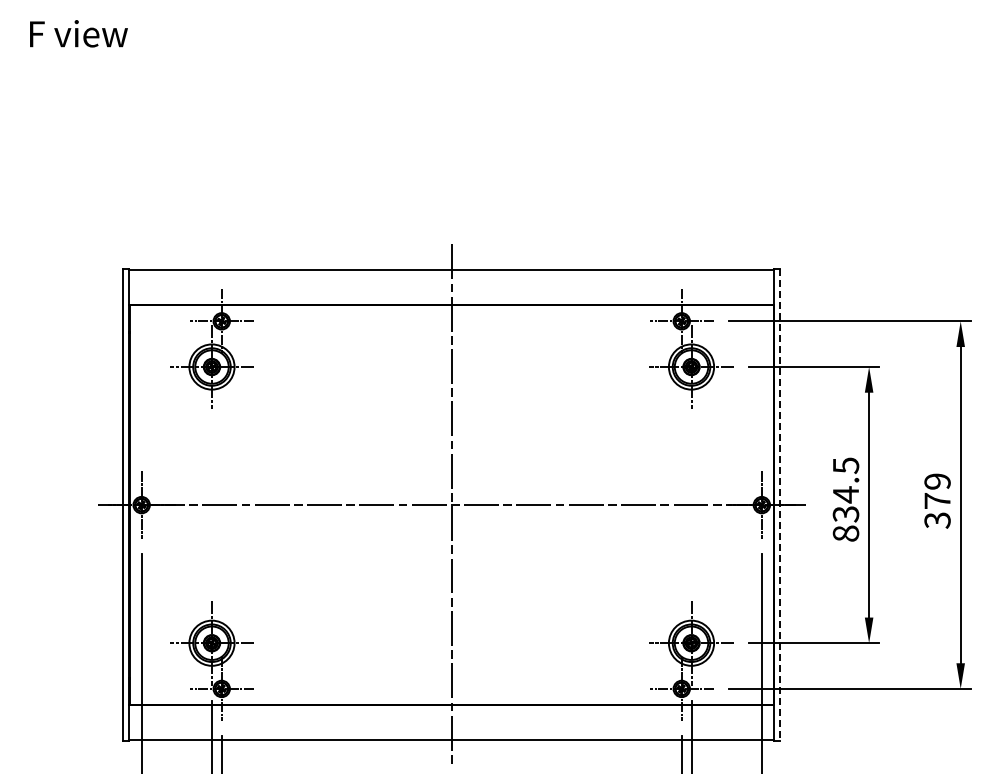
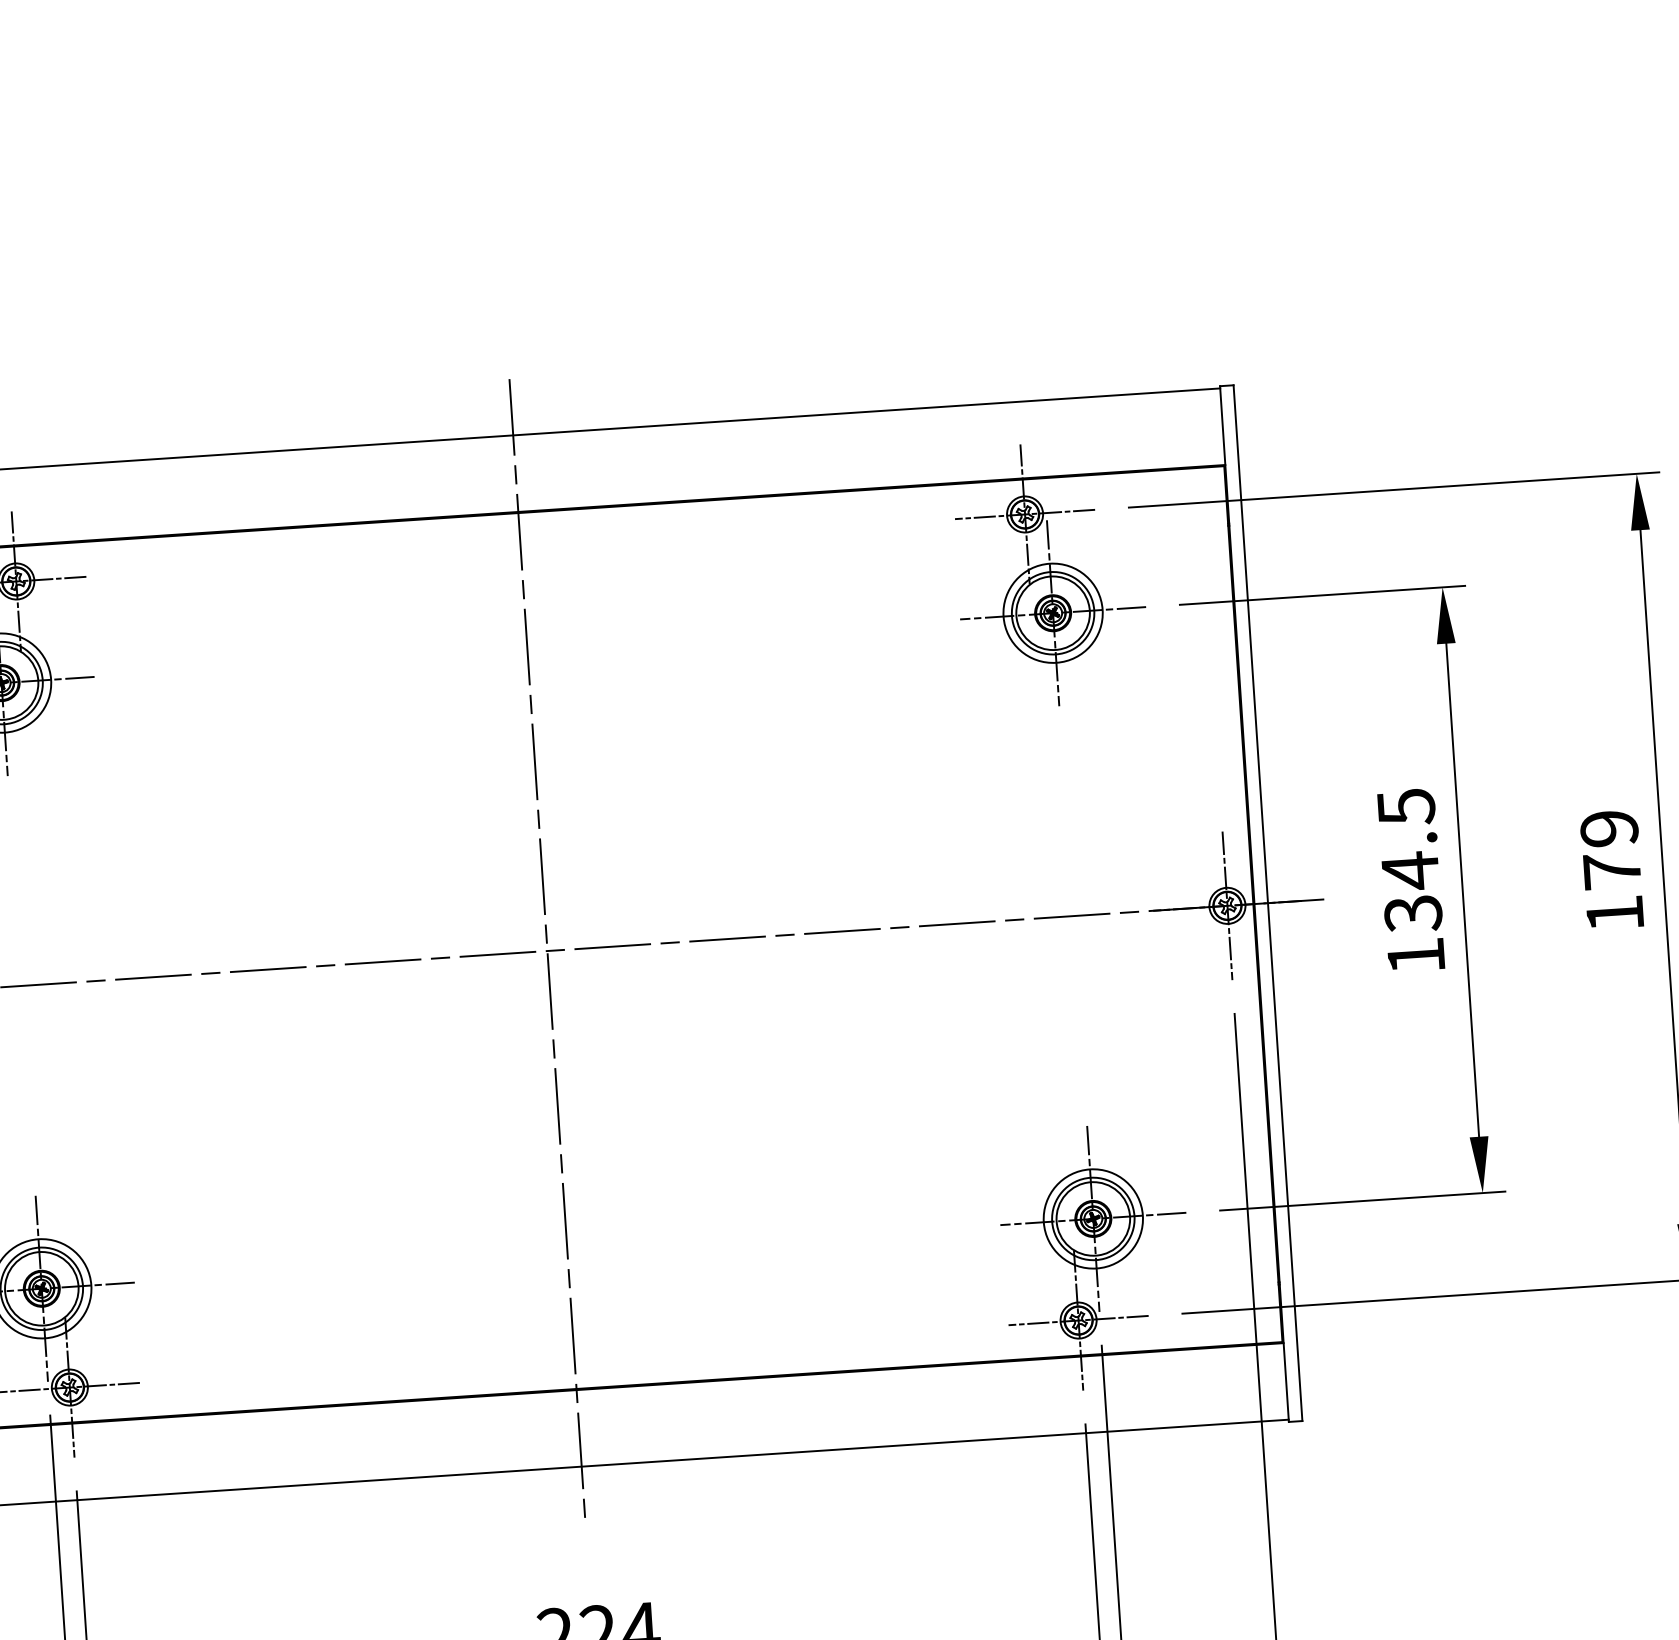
line: (780, 505) -> (1268, 903), dashed -> solid
text: (937, 520) -> (1614, 913), 379 -> 179
text: (845, 533) -> (1415, 955), 834.5 -> 134.5

